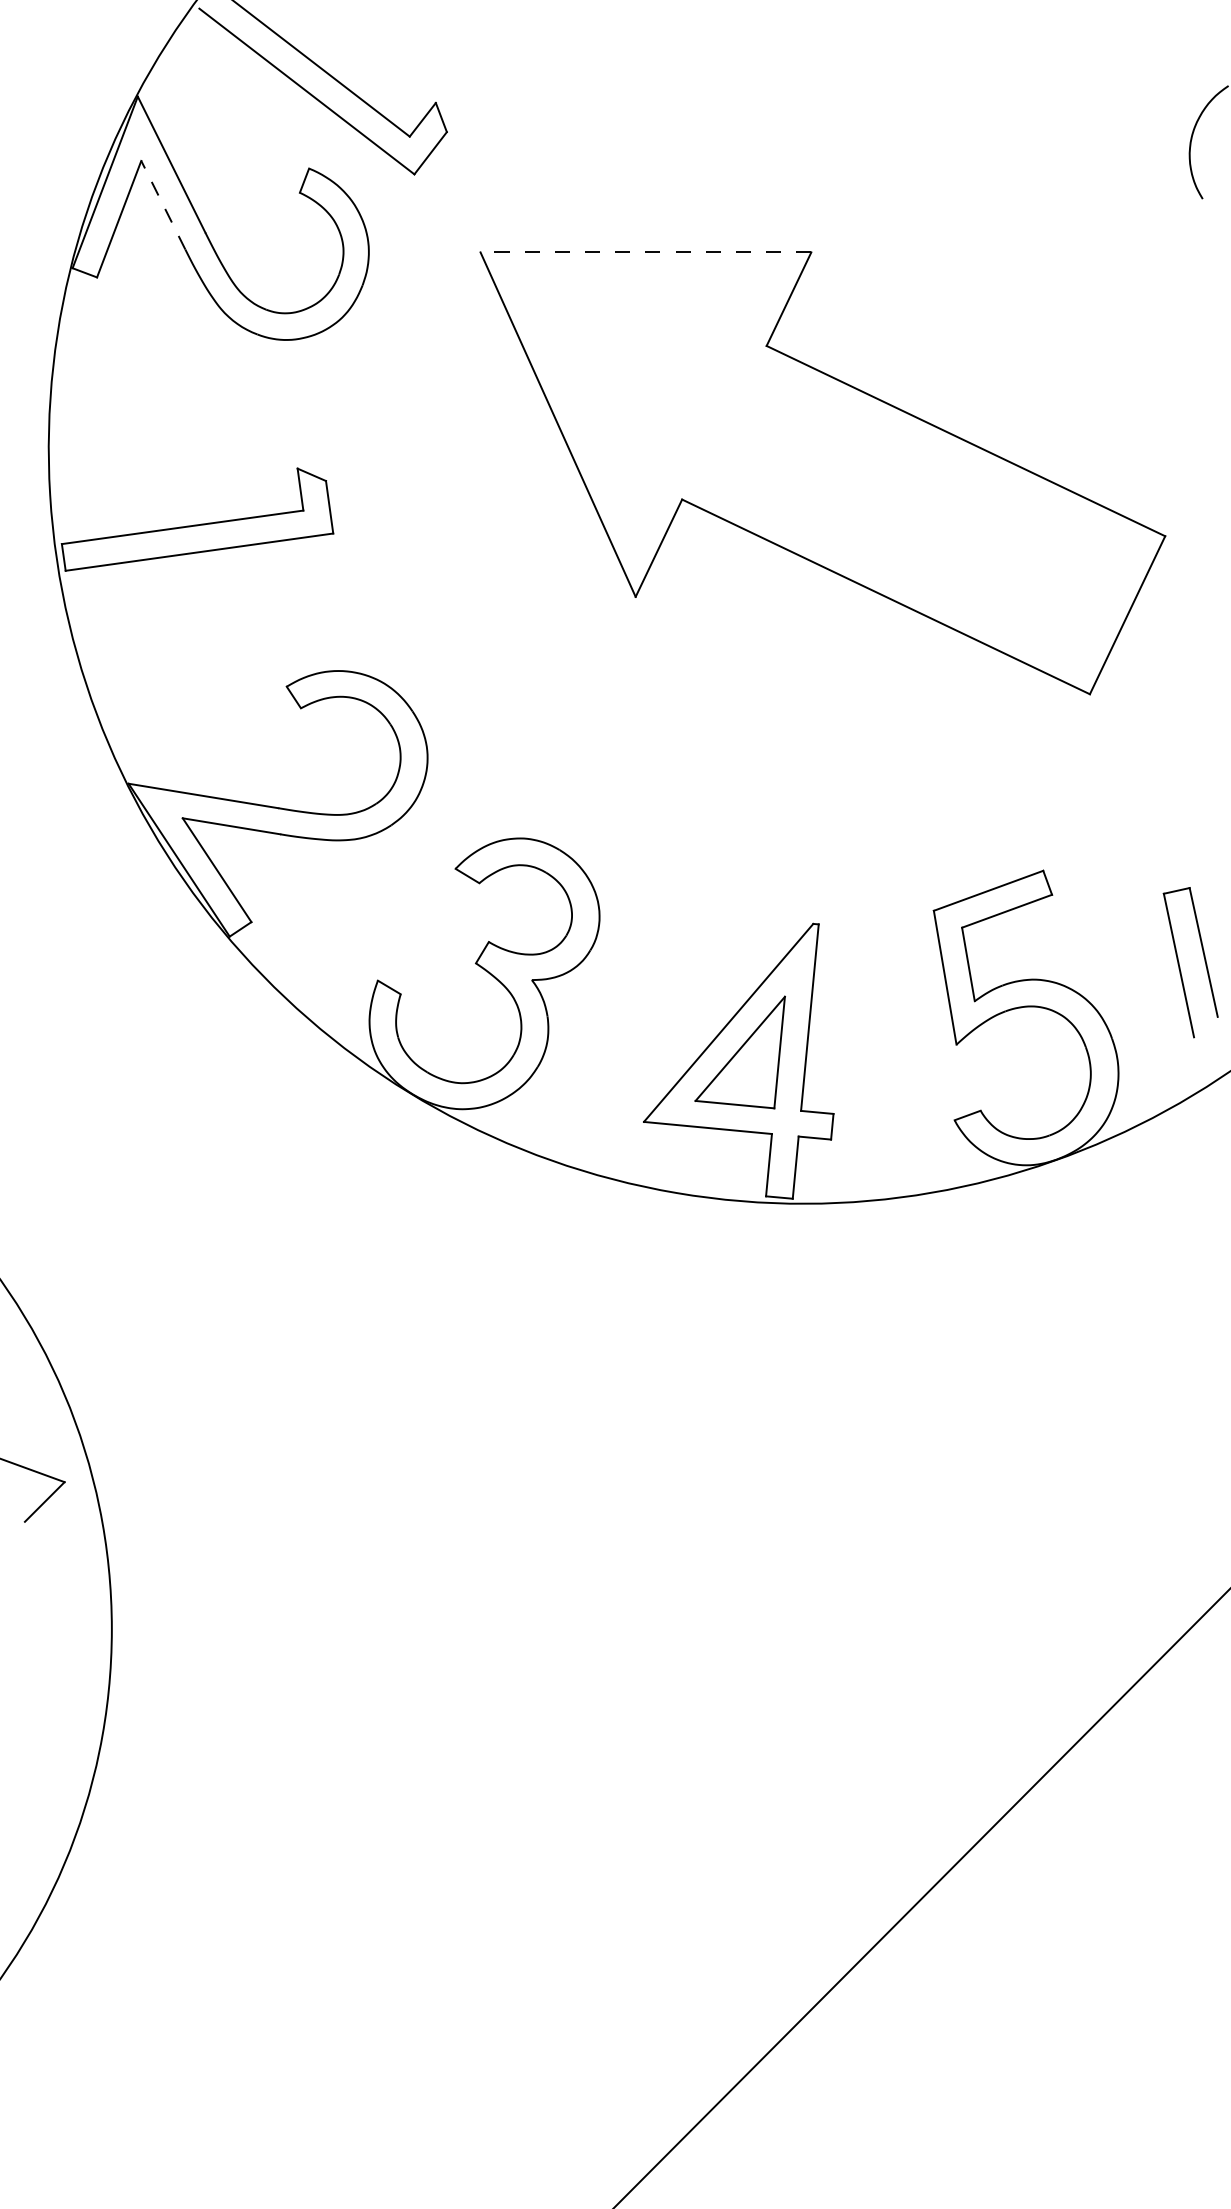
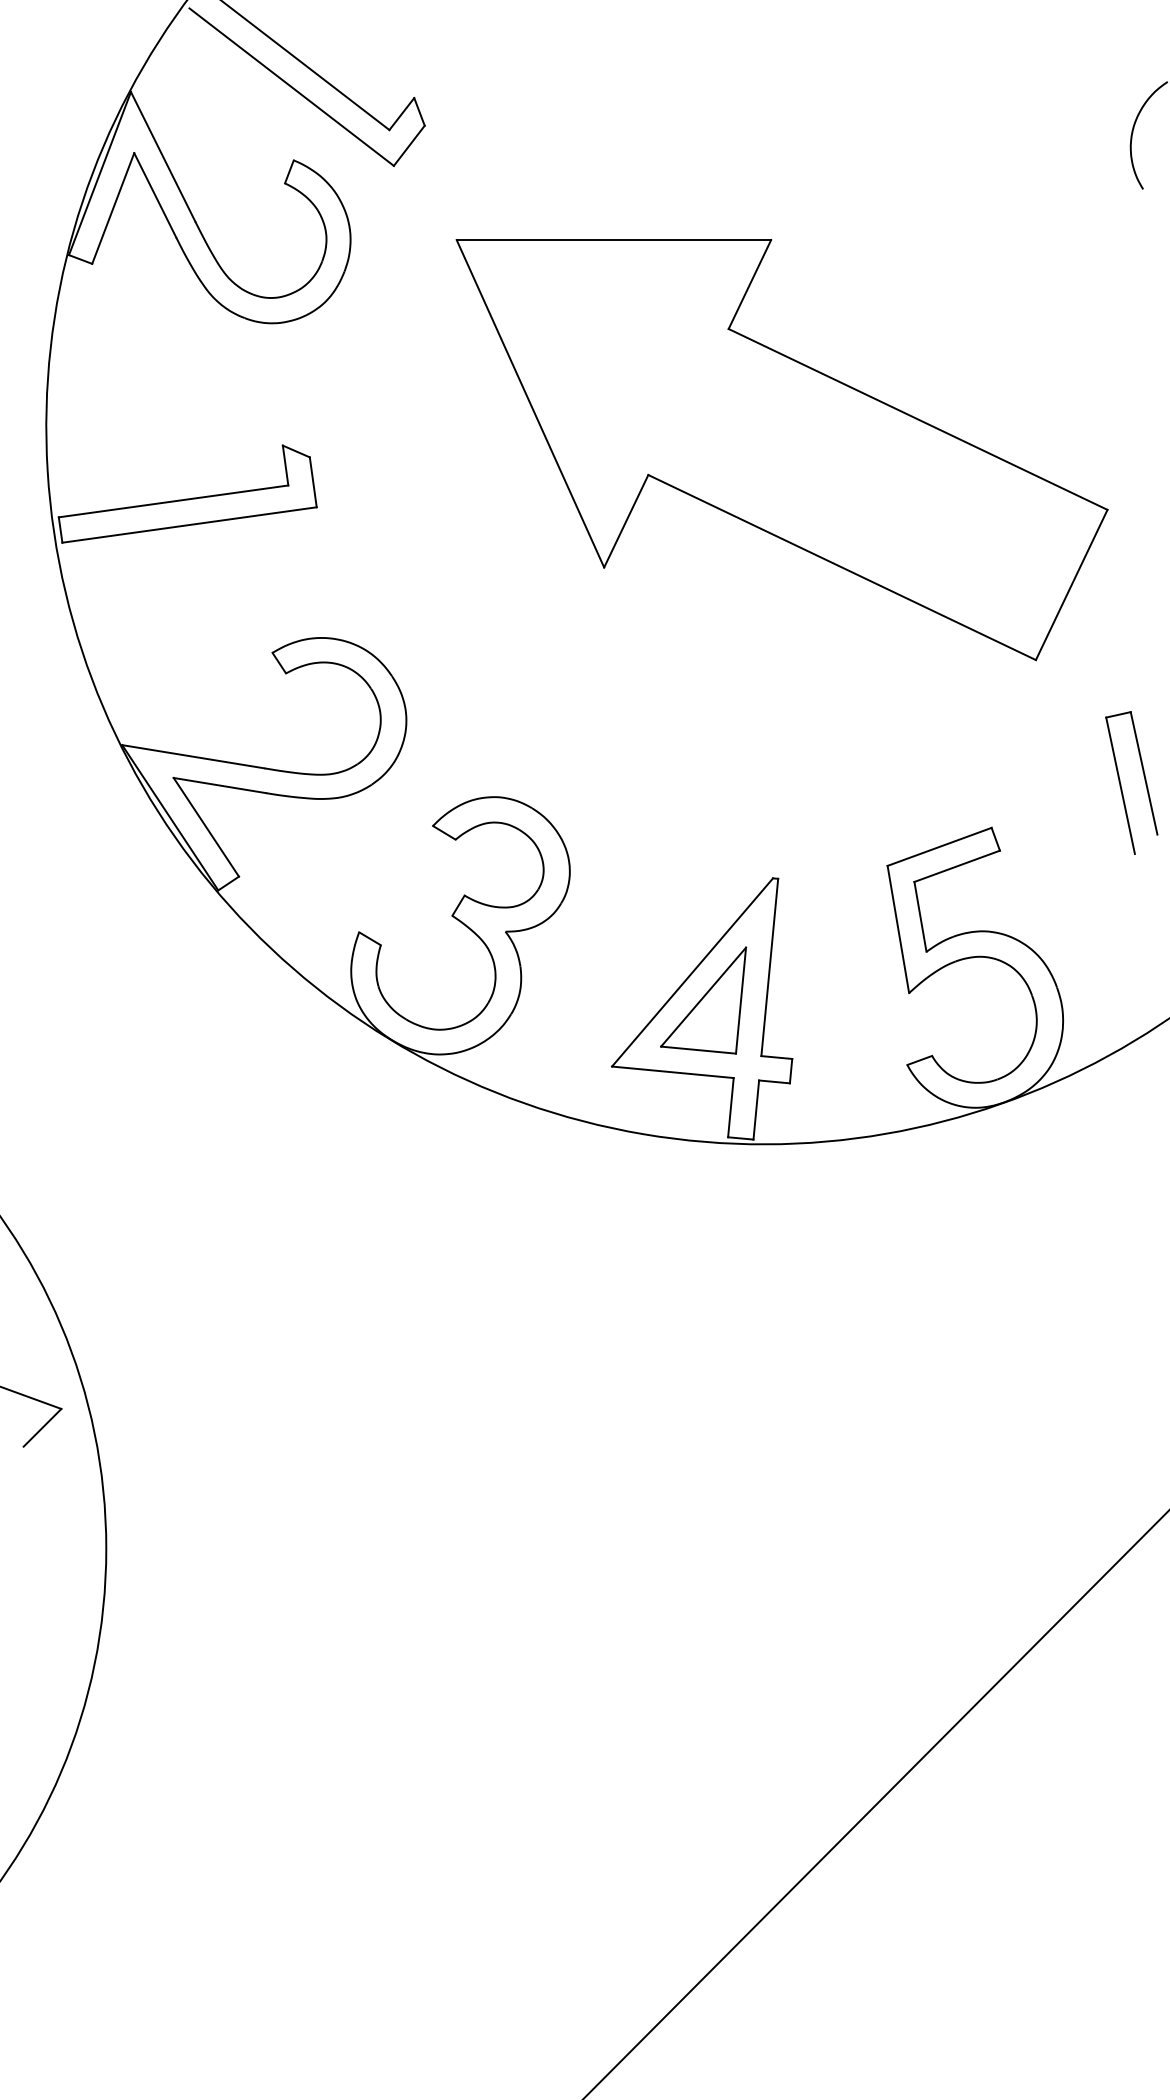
line: (163, 204) -> (155, 194), dashed -> solid
line: (645, 252) -> (613, 240), dashed -> solid
part: (1180, 966) -> (1122, 786), moved

